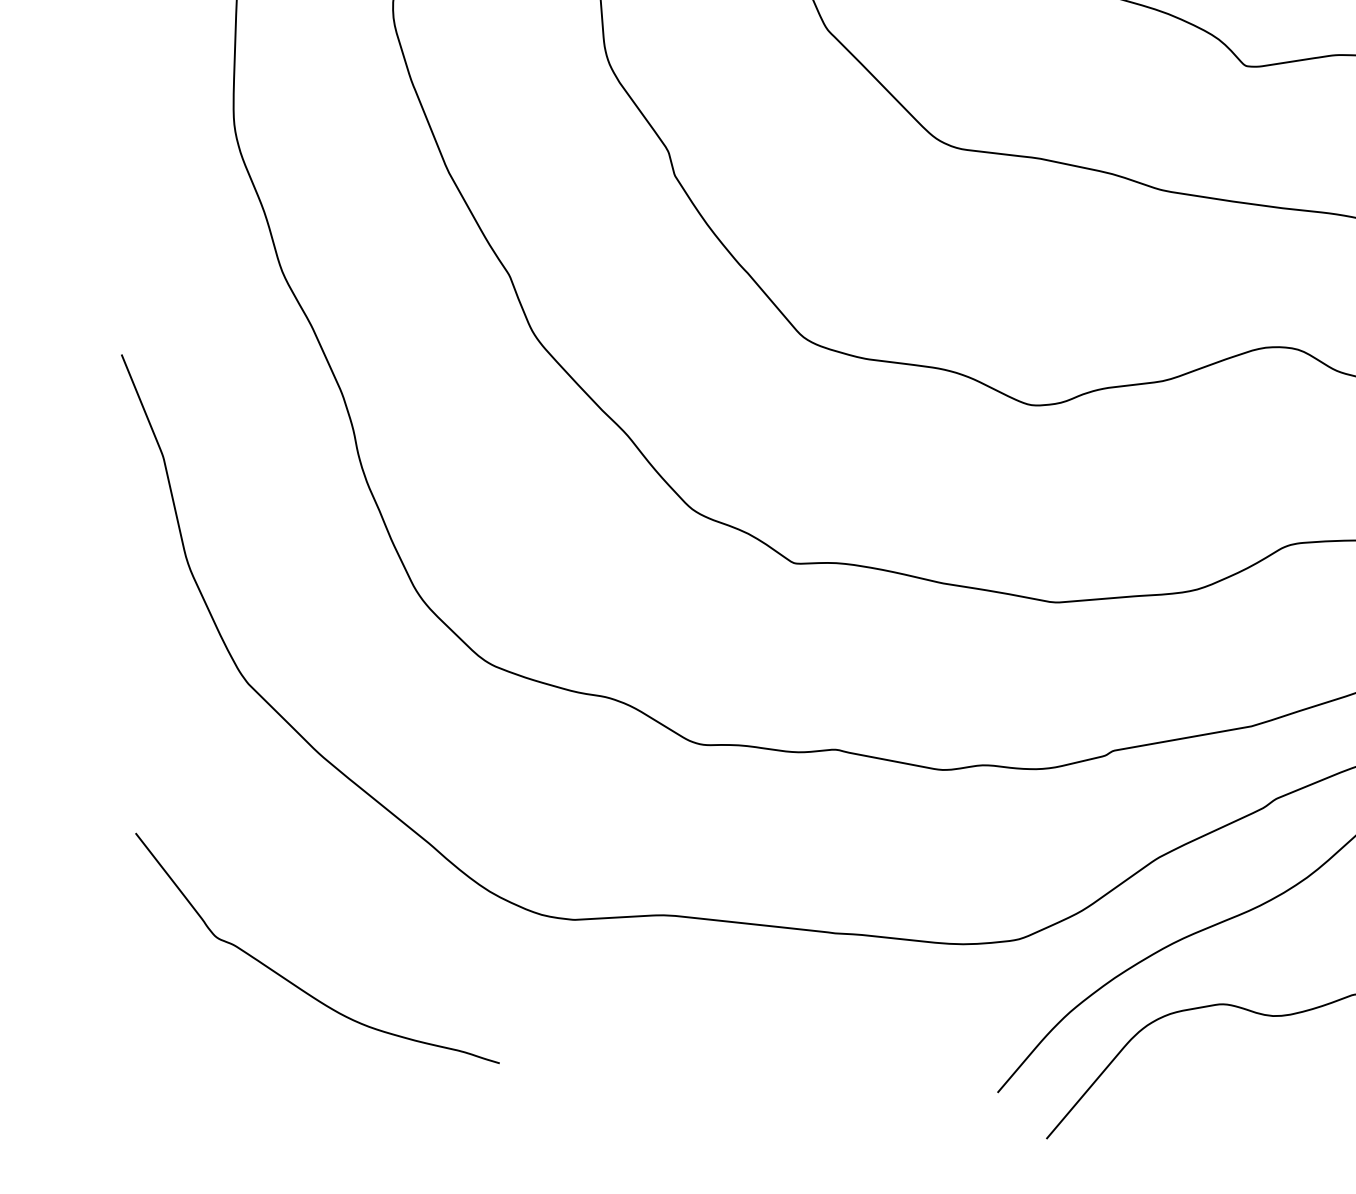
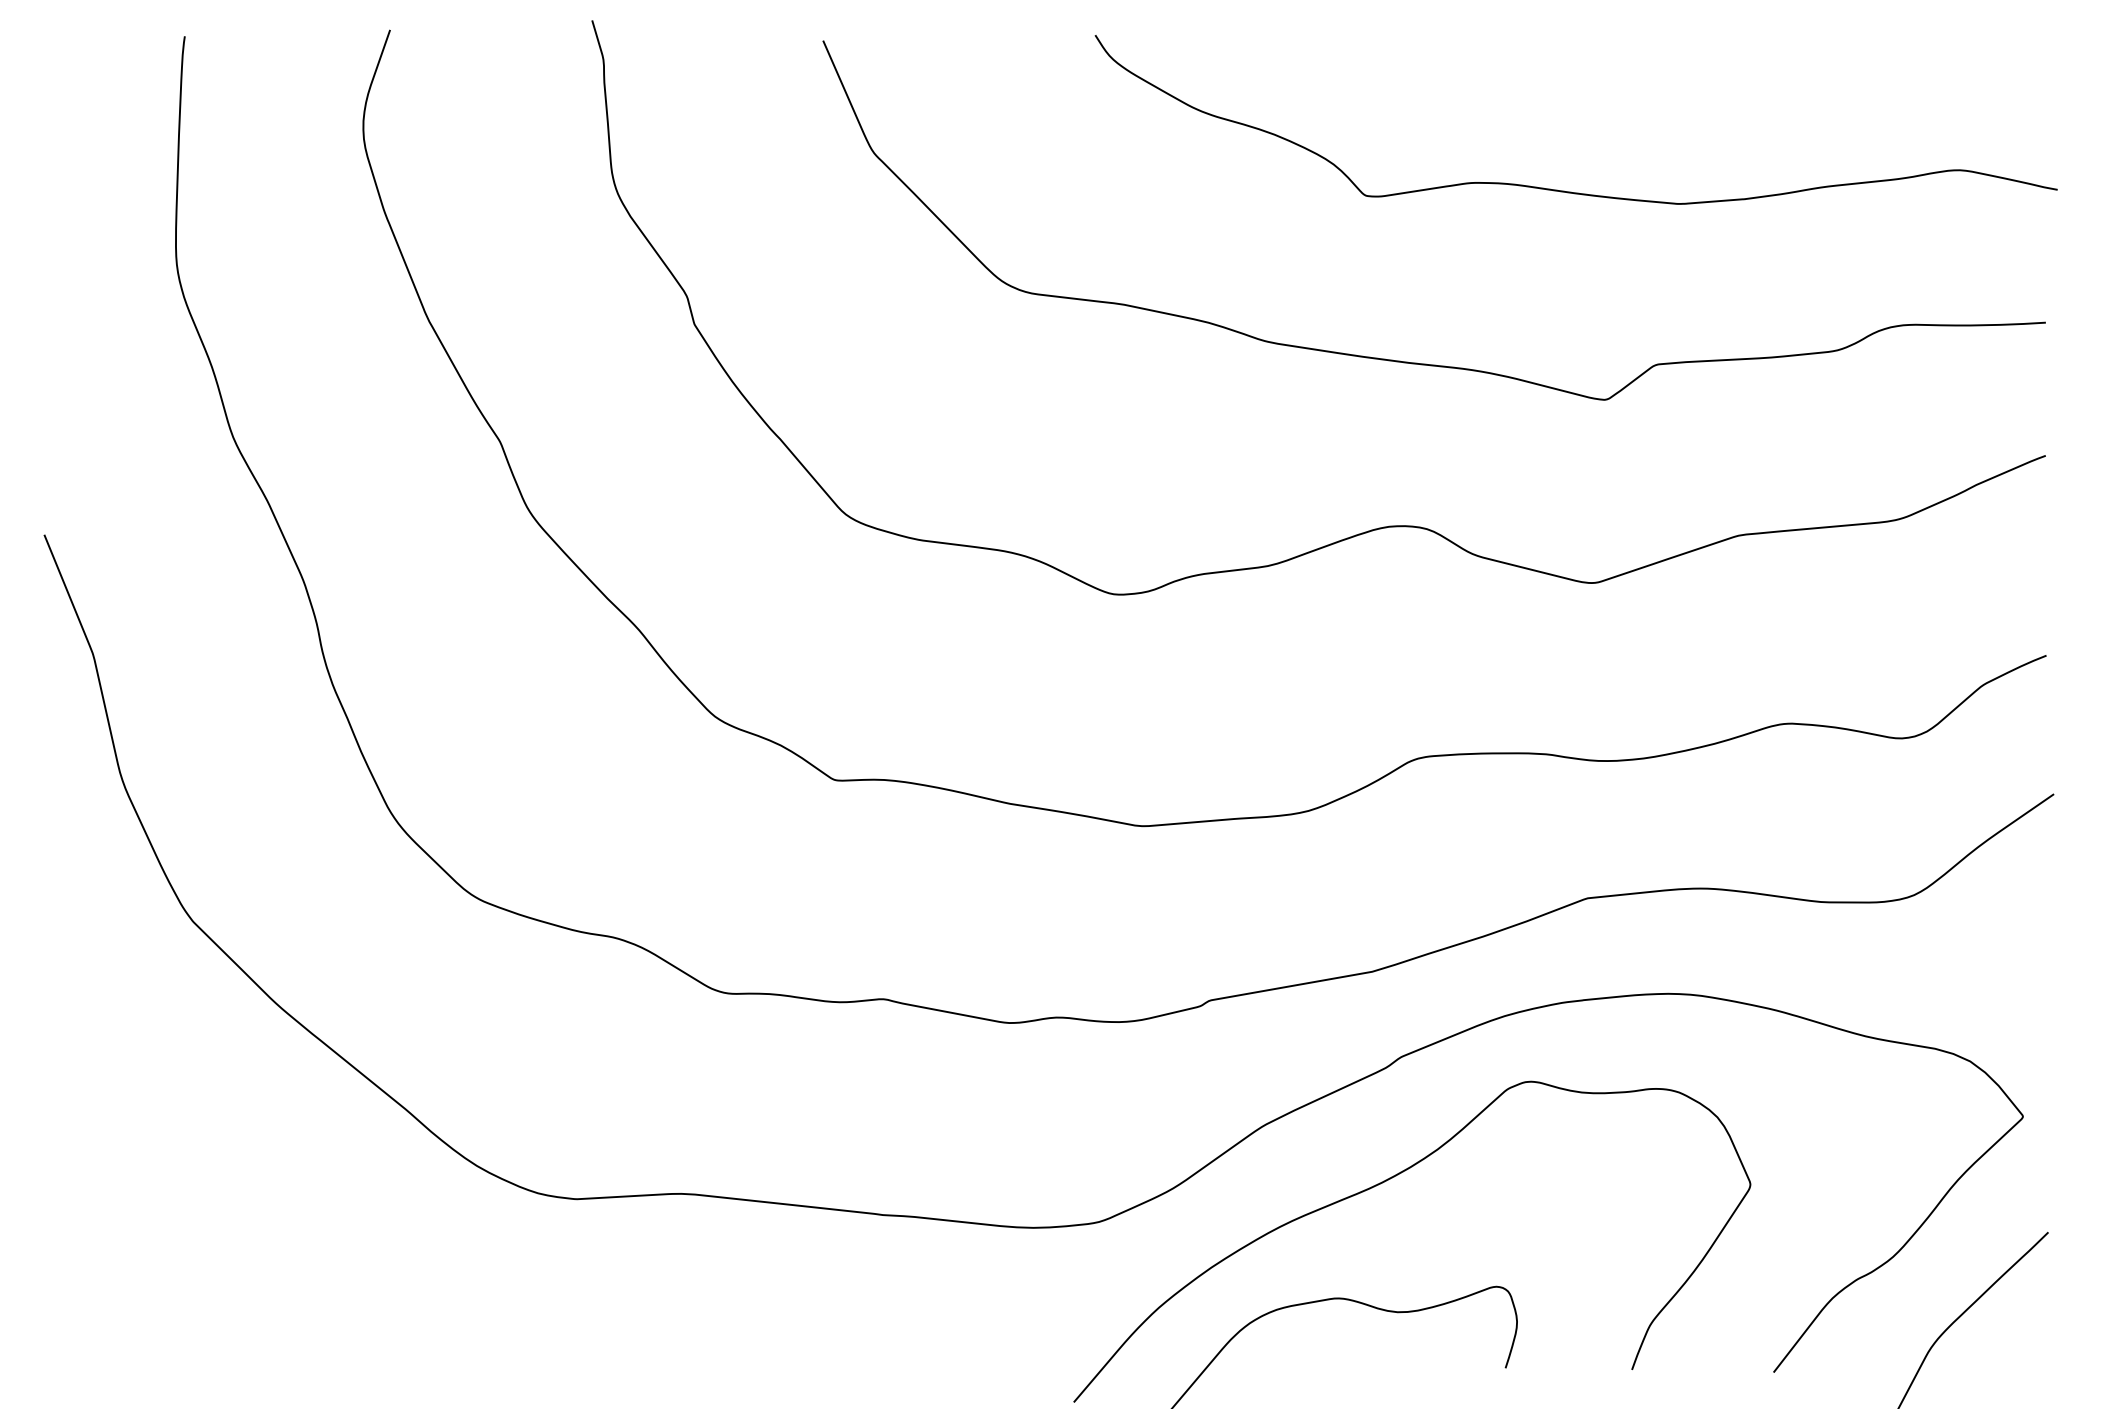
curve: (294, 983) -> (247, 1274), removed

